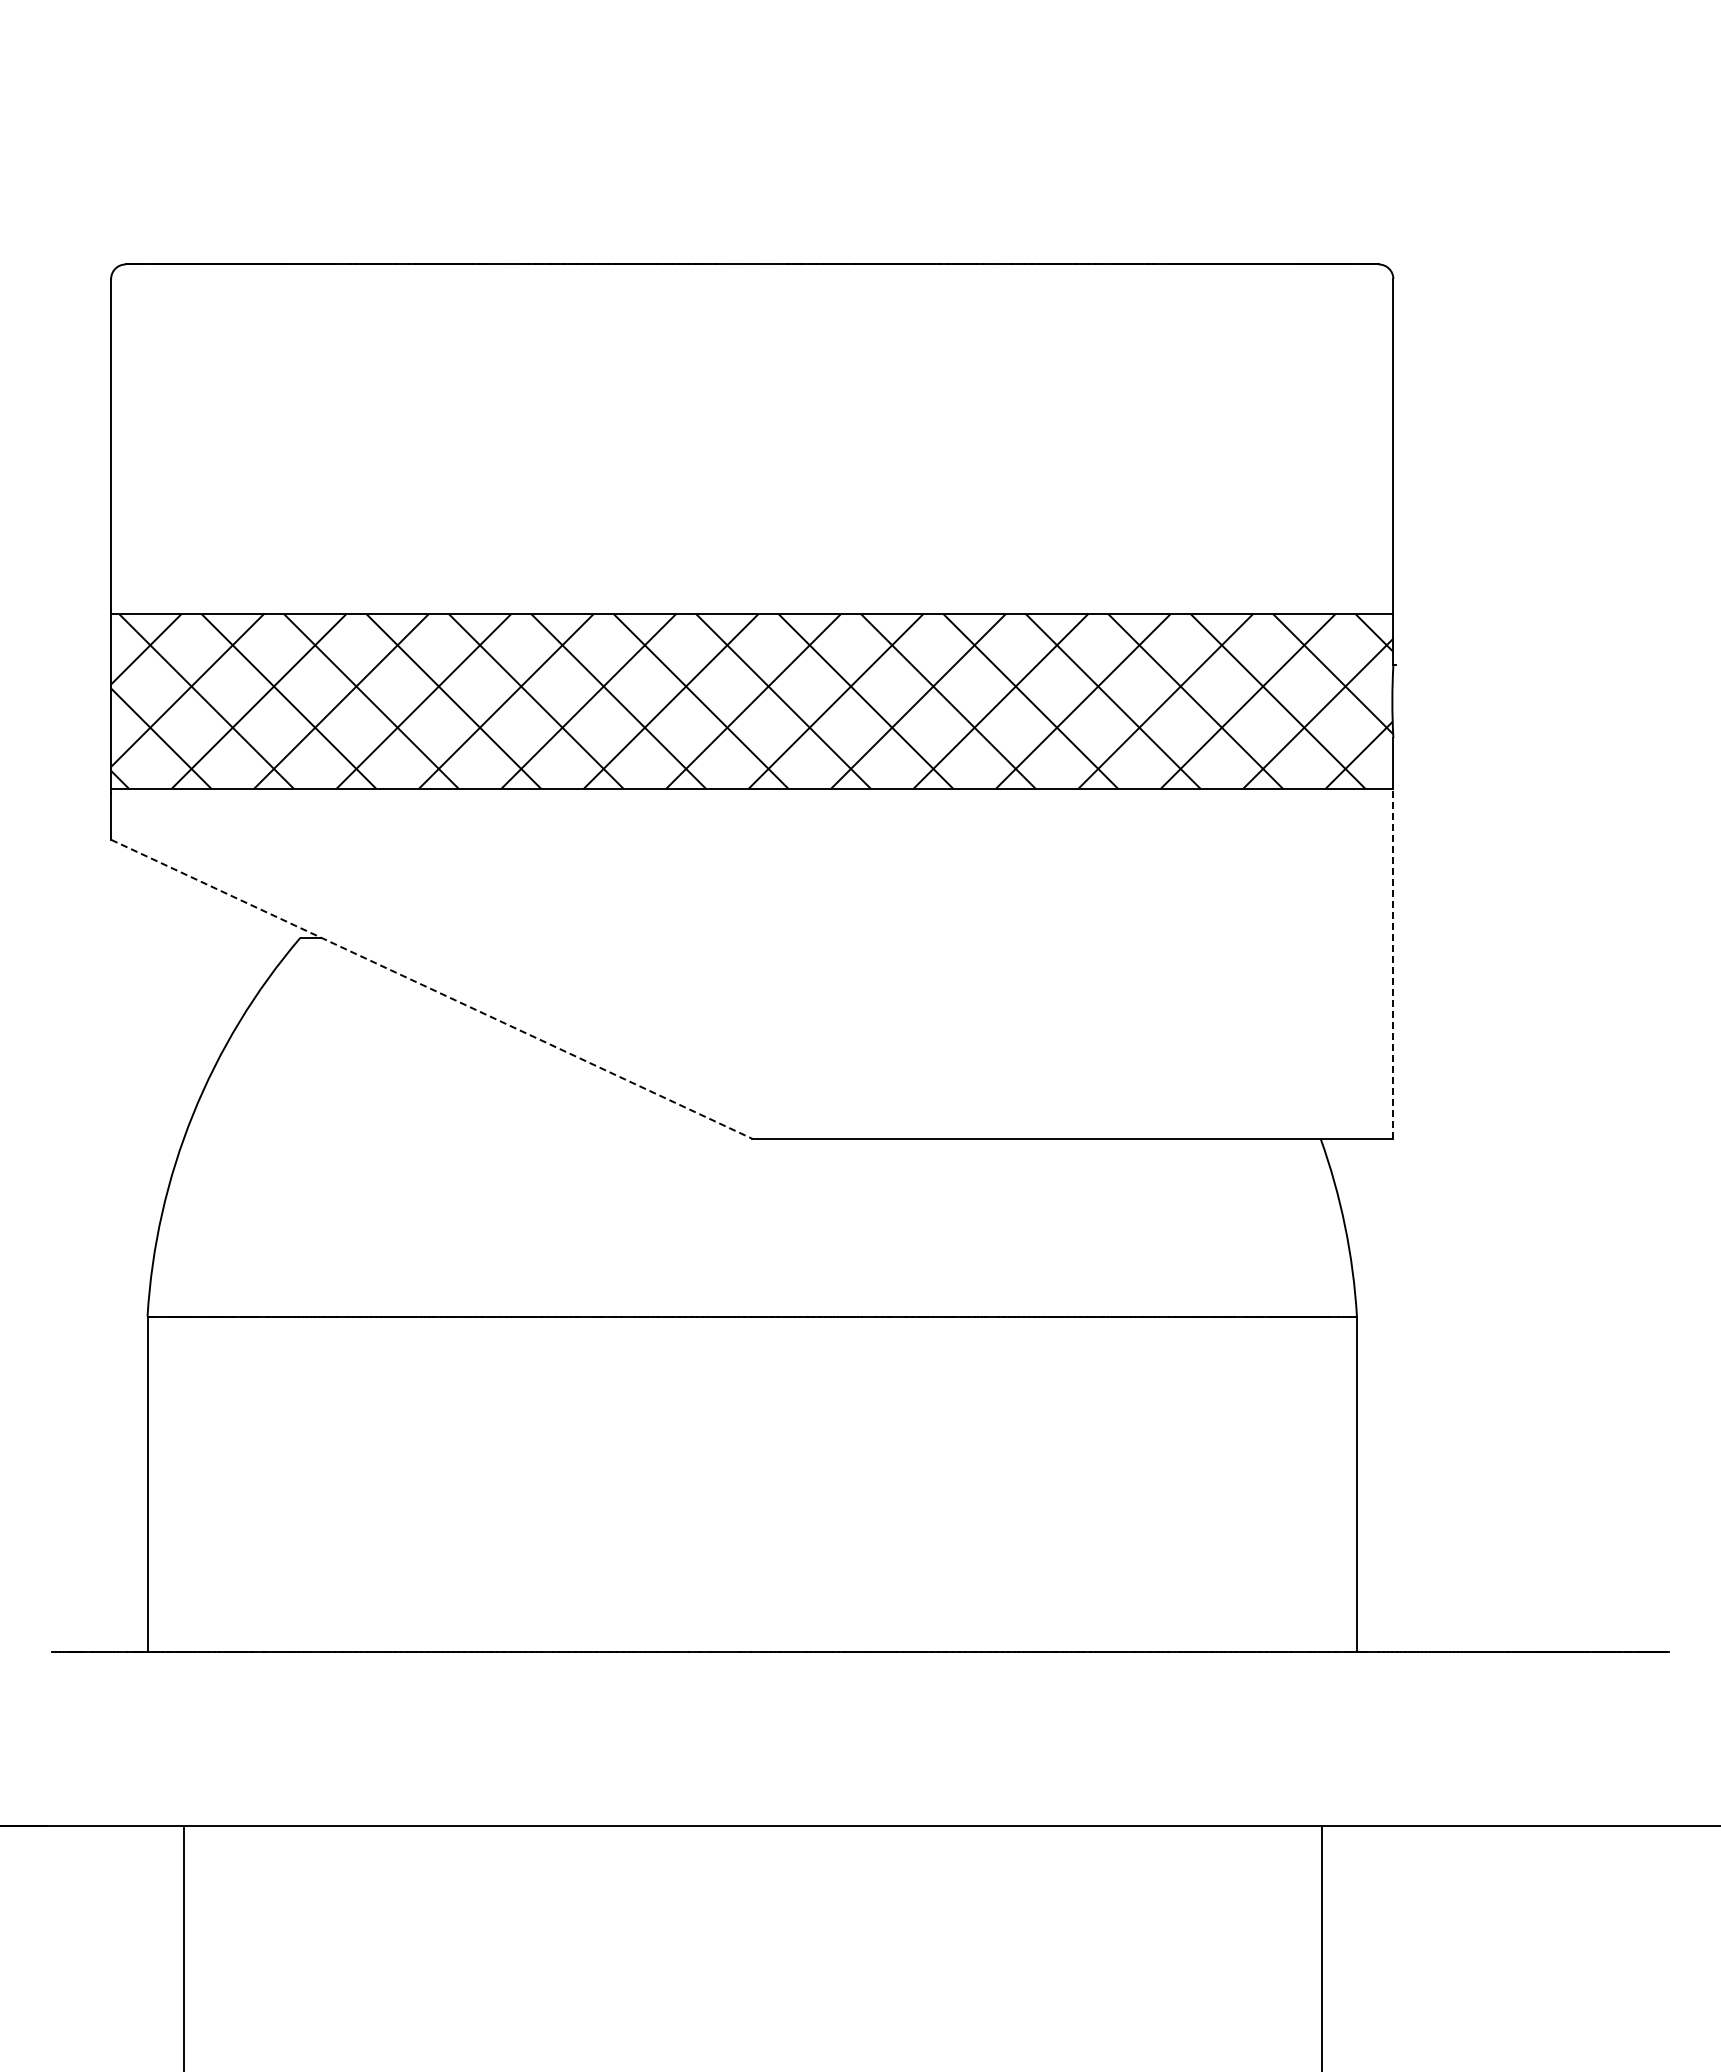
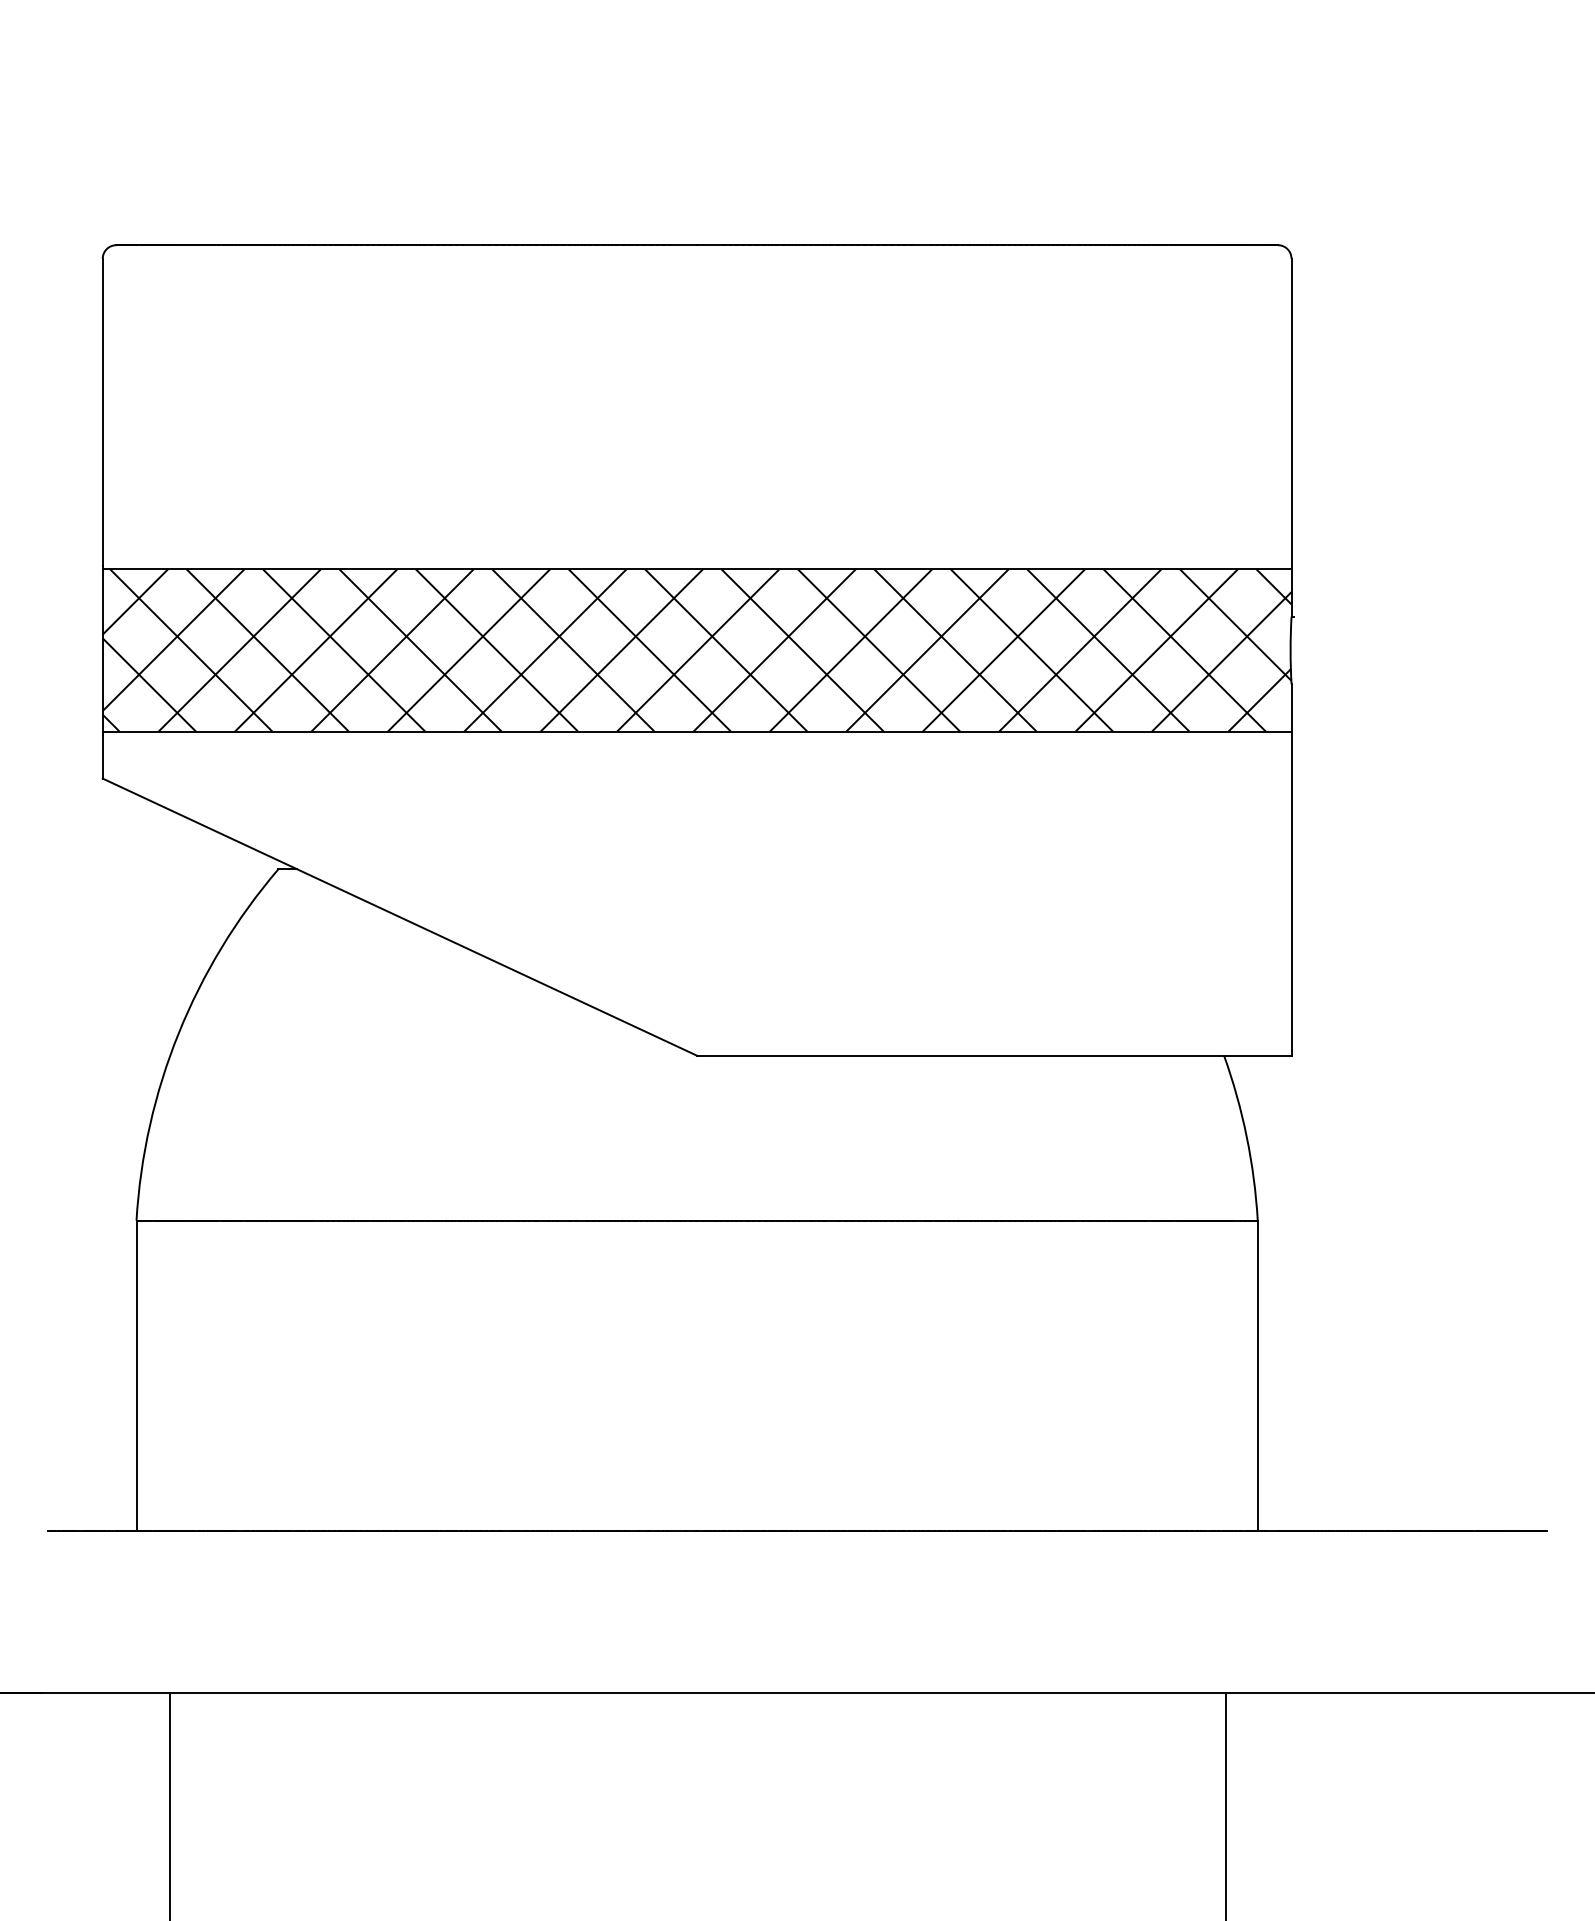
line: (1393, 963) -> (1291, 893), dashed -> solid
line: (431, 989) -> (399, 917), dashed -> solid

